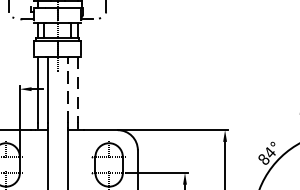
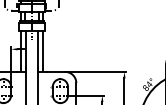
line: (67, 89) -> (37, 49), dashed -> solid
line: (78, 91) -> (43, 50), dashed -> solid

